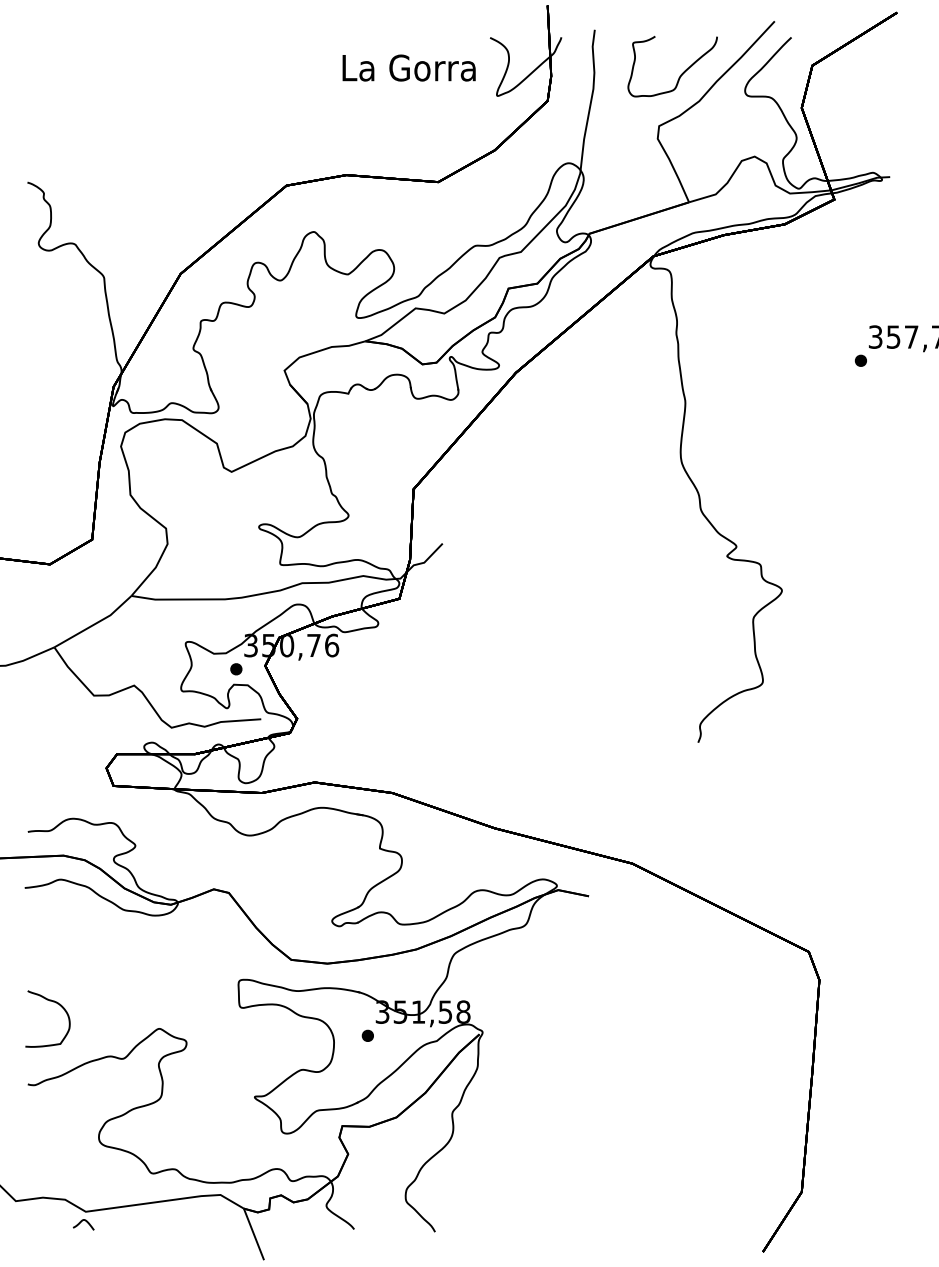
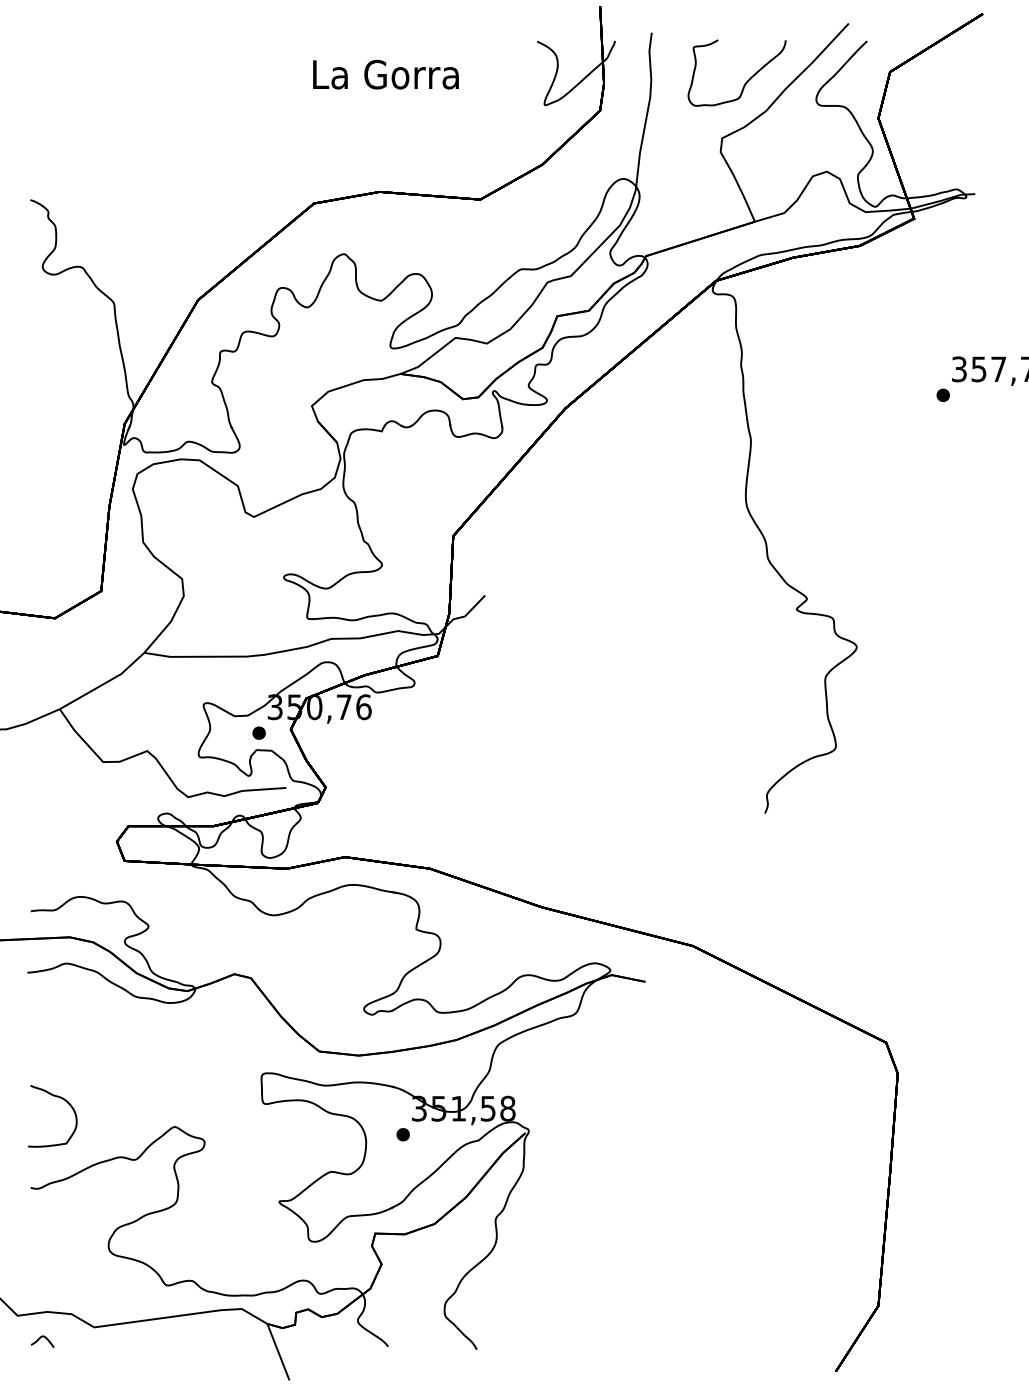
text: (408, 67) -> (385, 74), moved
curve: (81, 1222) -> (40, 1339), moved

